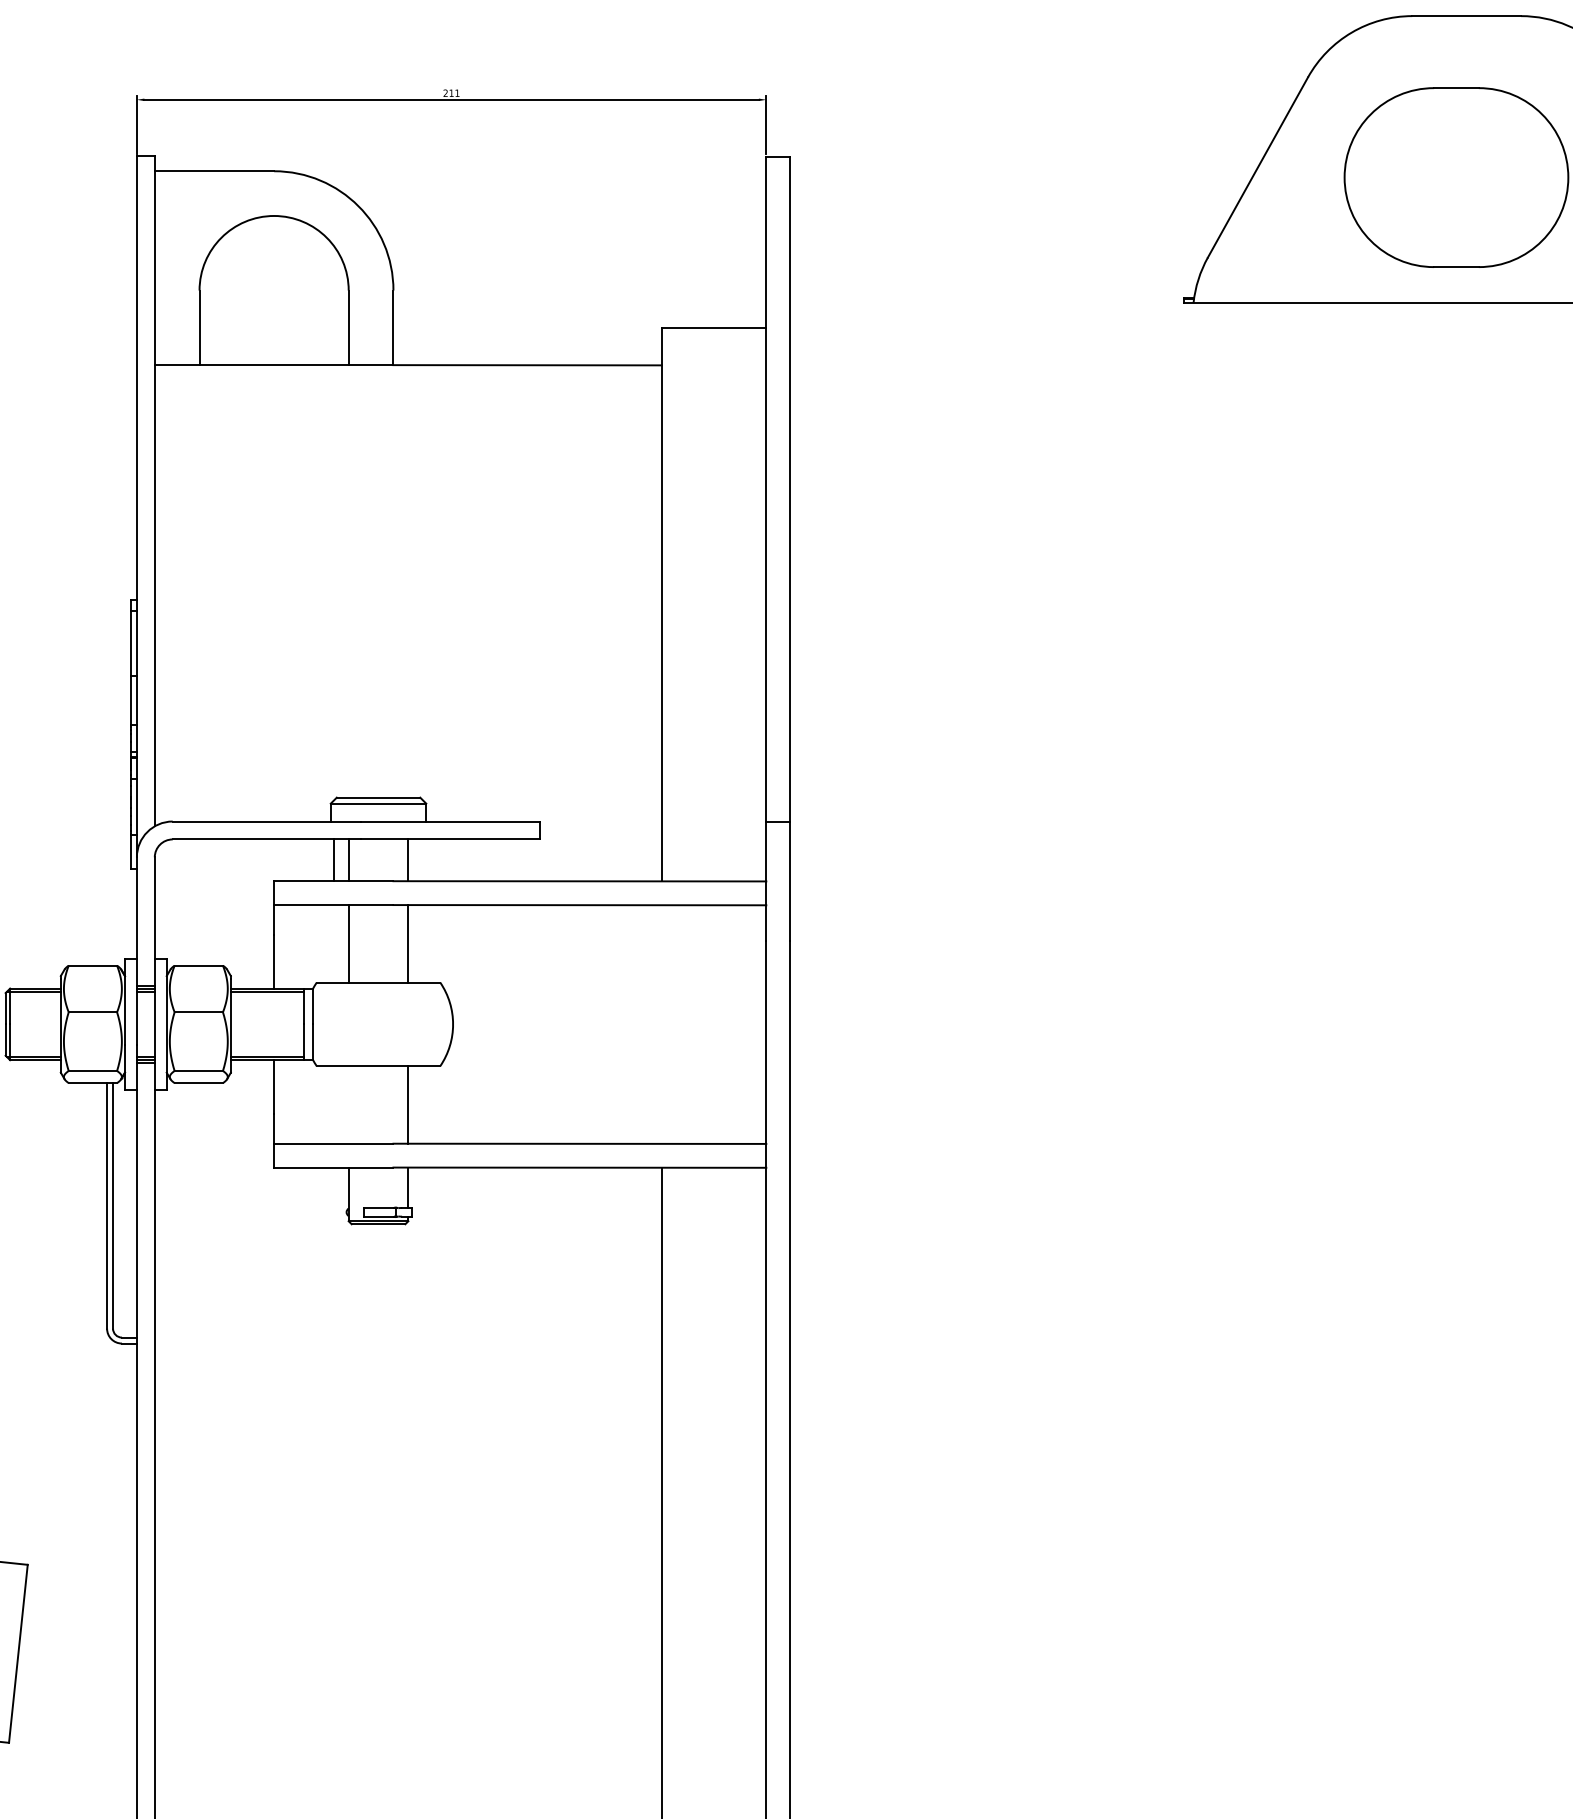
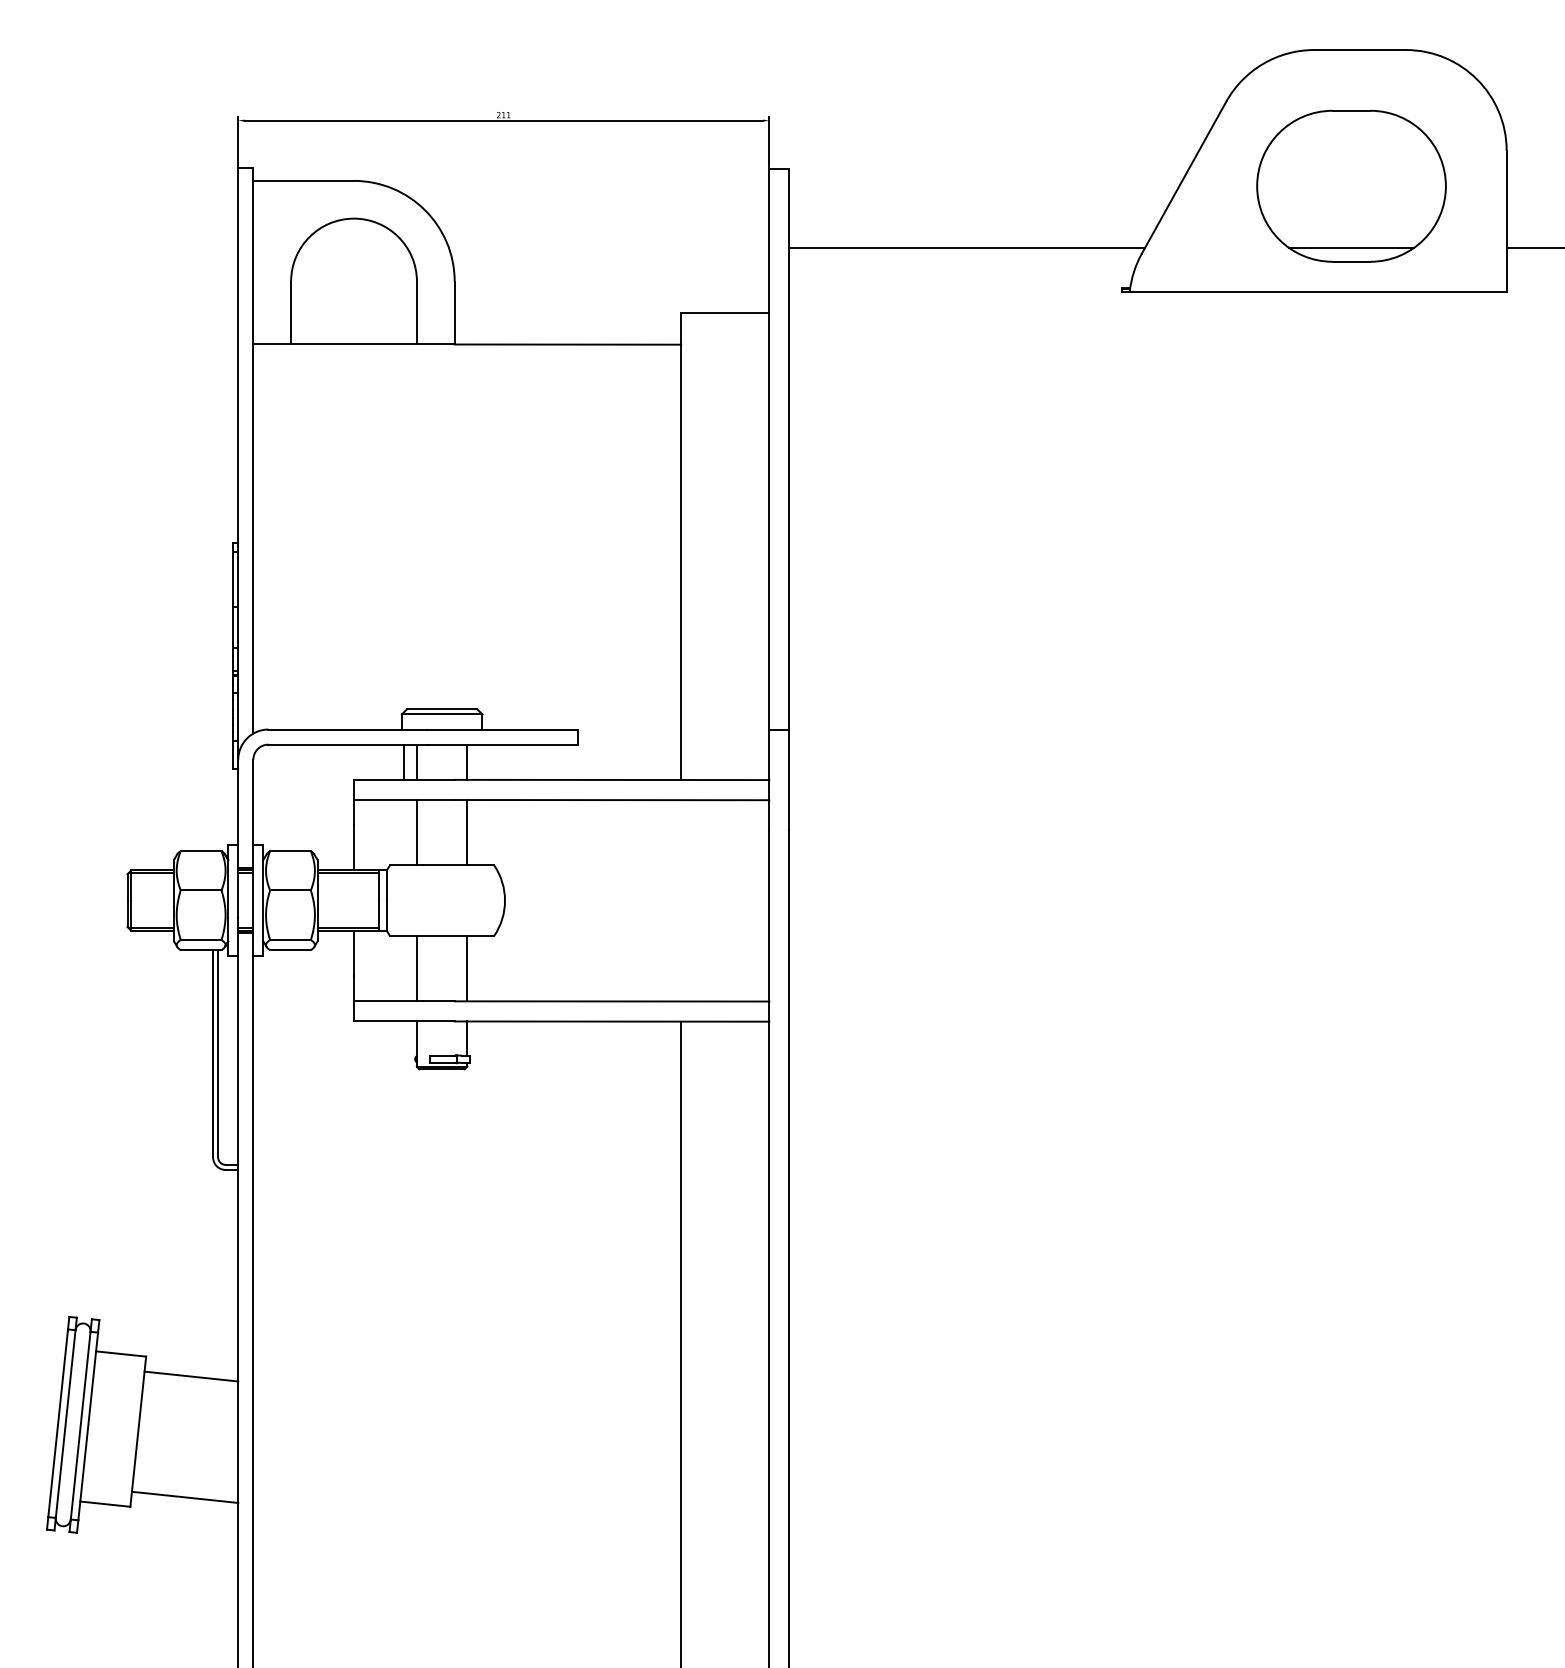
line: (1001, 250) -> (967, 247), added
line: (1456, 250) -> (1351, 247), added
line: (348, 1104) -> (416, 968), added
line: (81, 1588) -> (191, 1376), added
line: (73, 1730) -> (184, 1496), added

